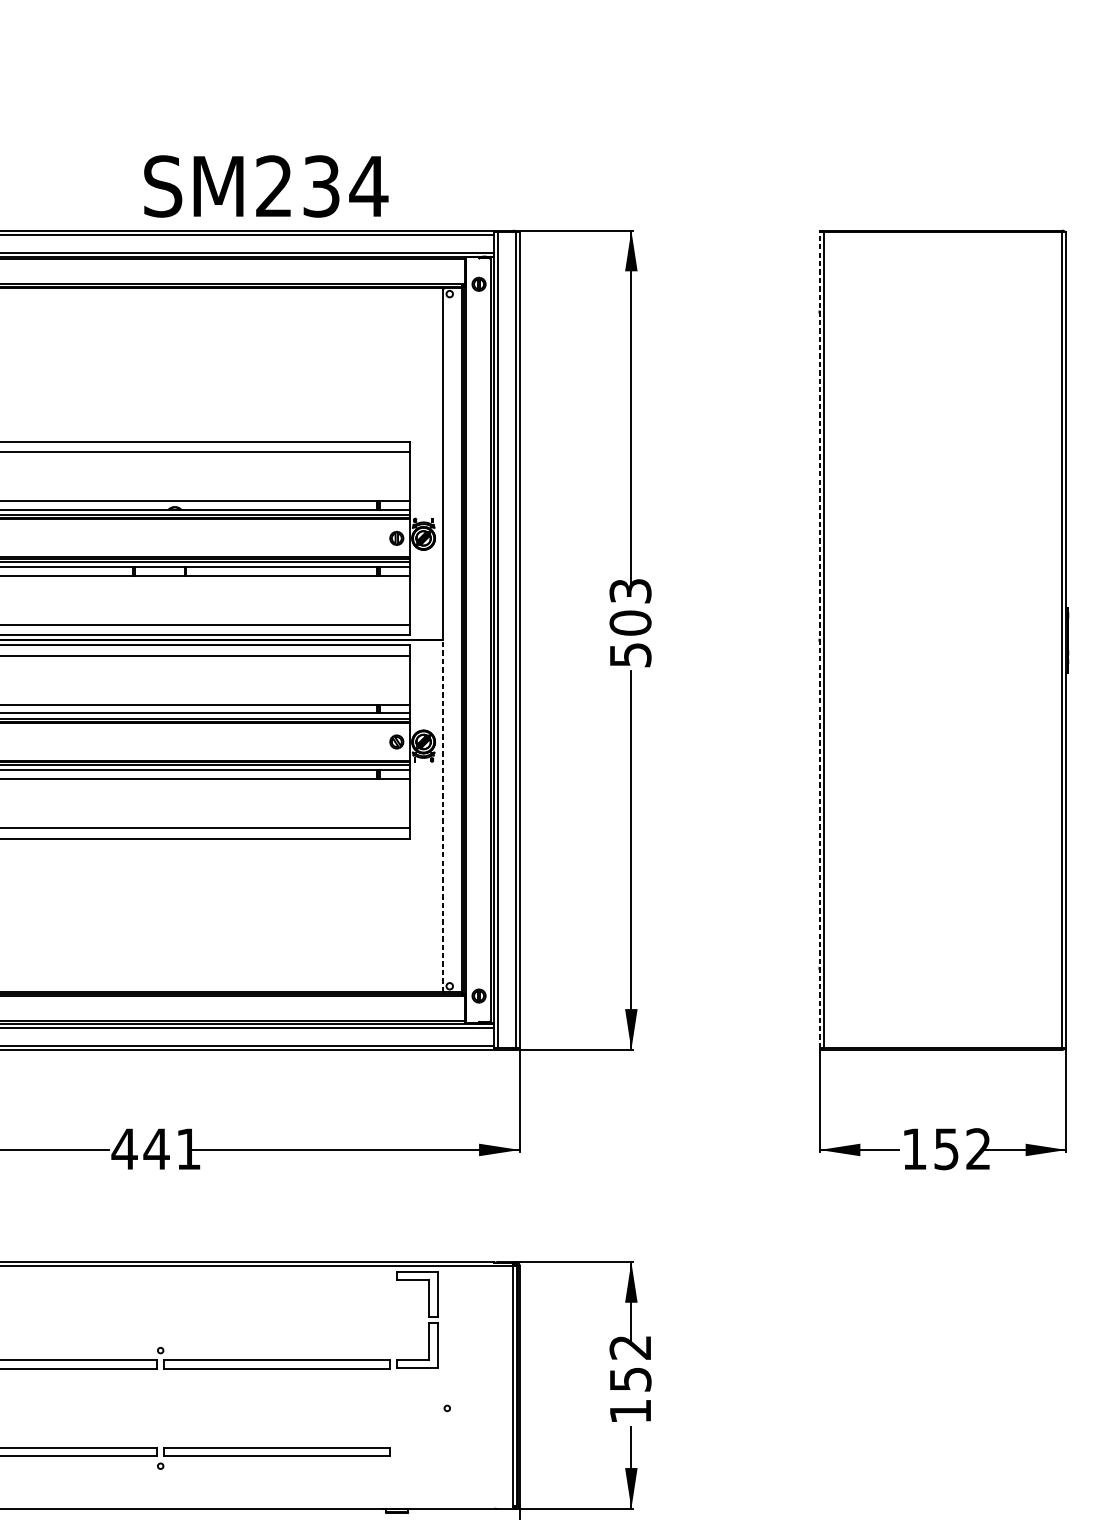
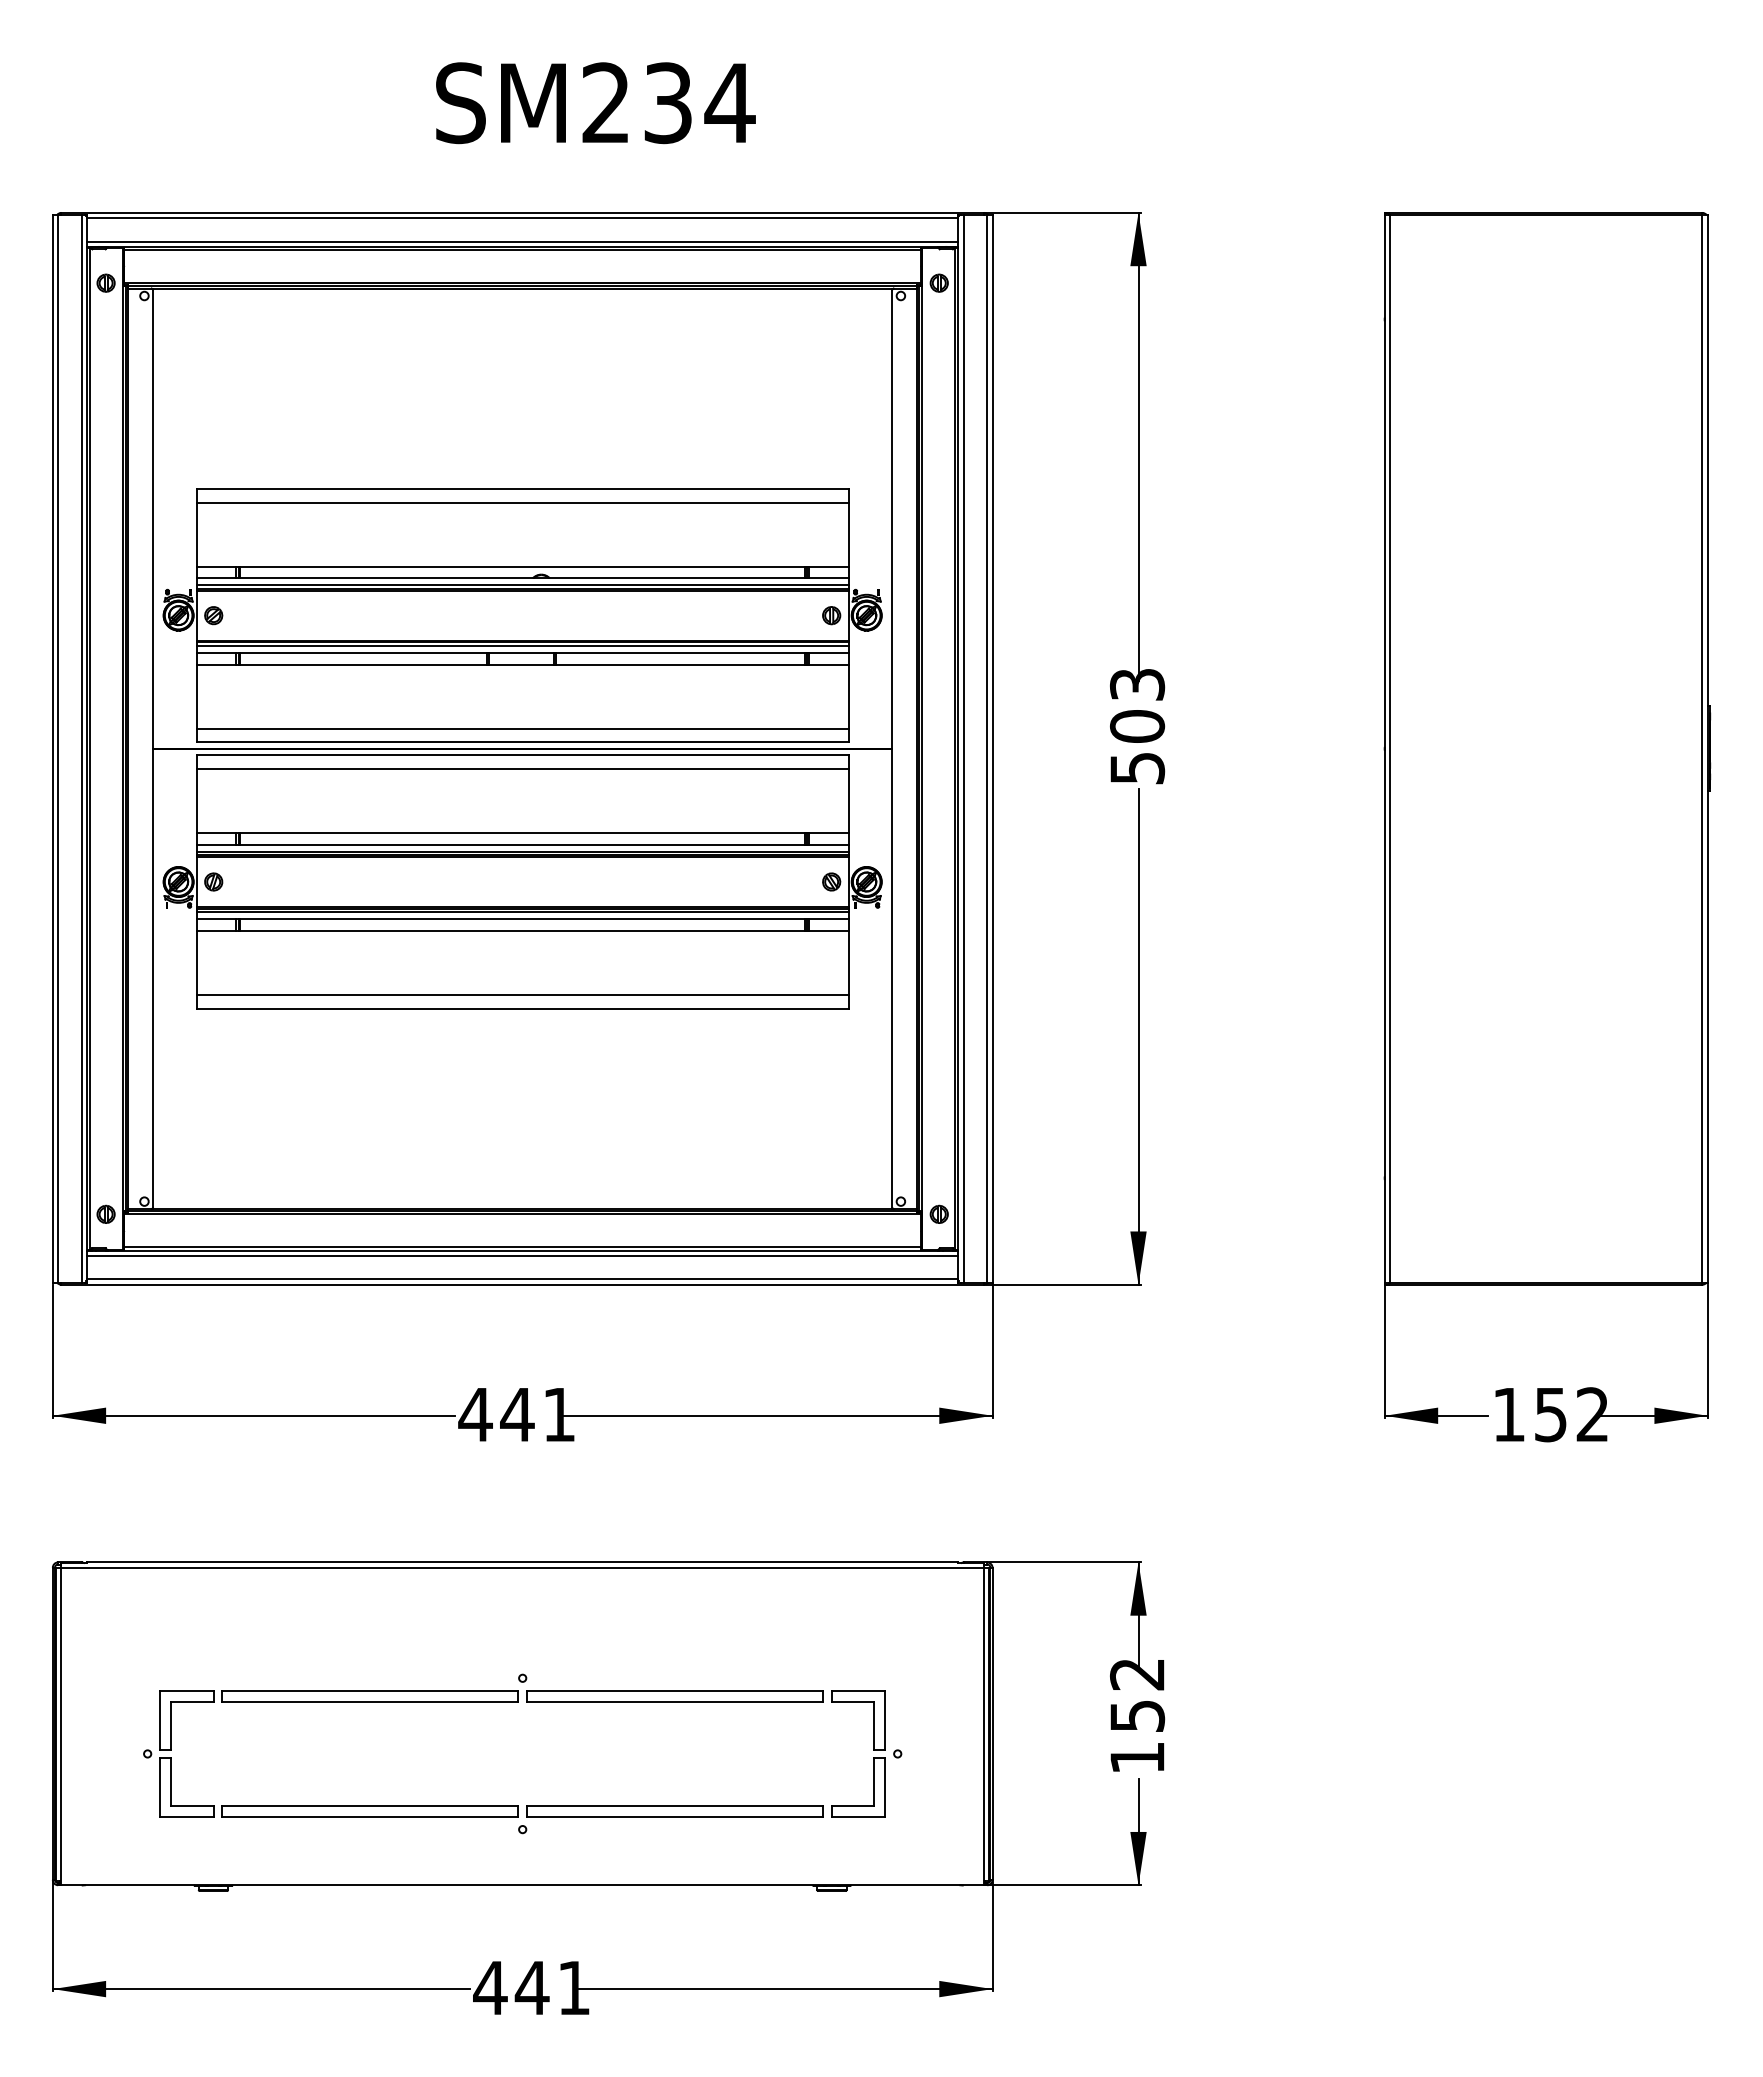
text: (266, 186) -> (595, 103), moved
line: (819, 639) -> (1384, 748), dashed -> solid
line: (443, 815) -> (892, 978), dashed -> solid
part: (428, 1317) -> (873, 1750), moved

